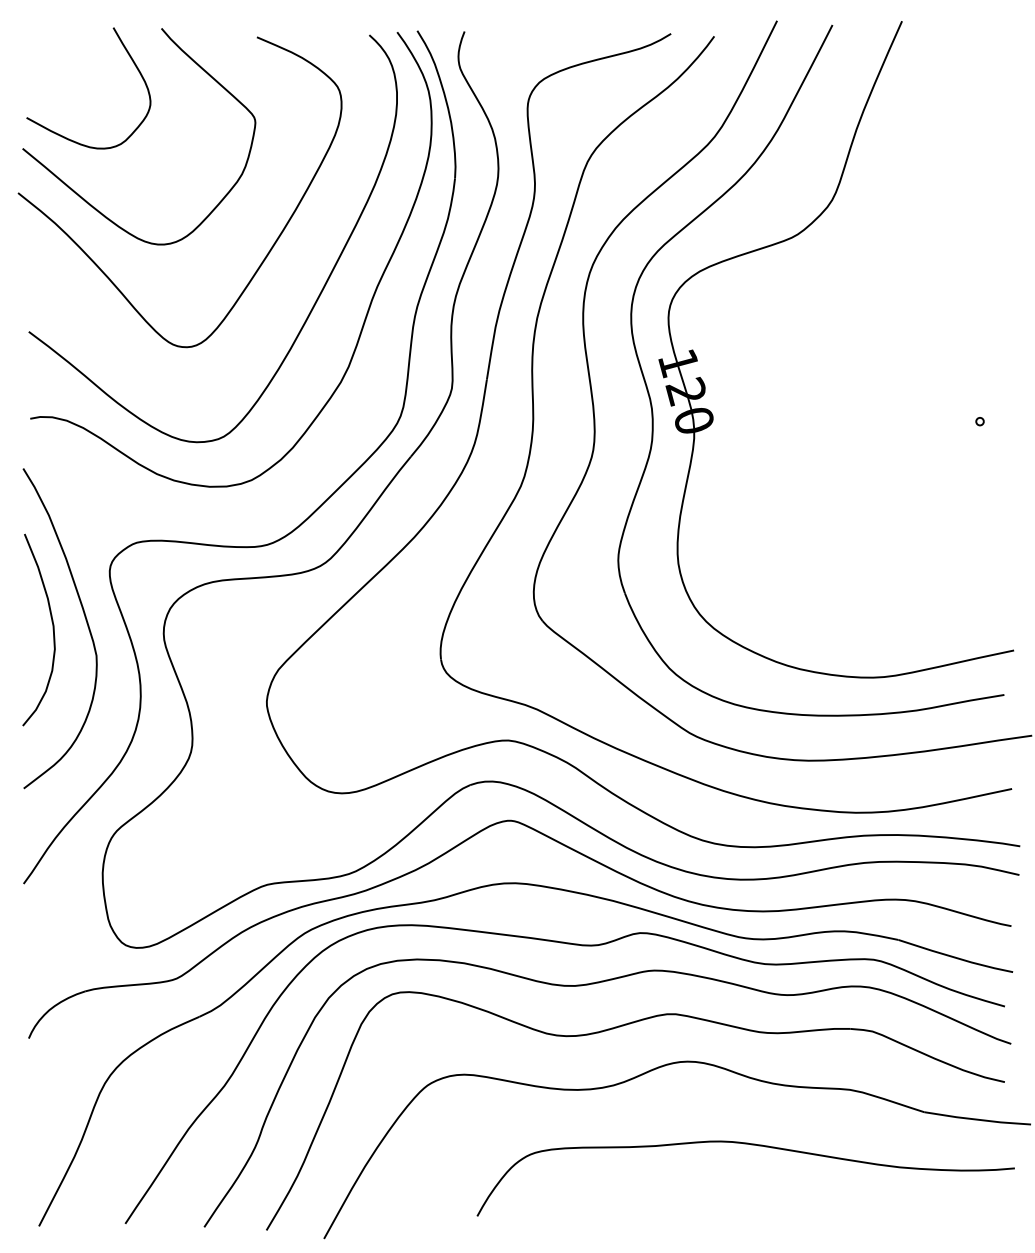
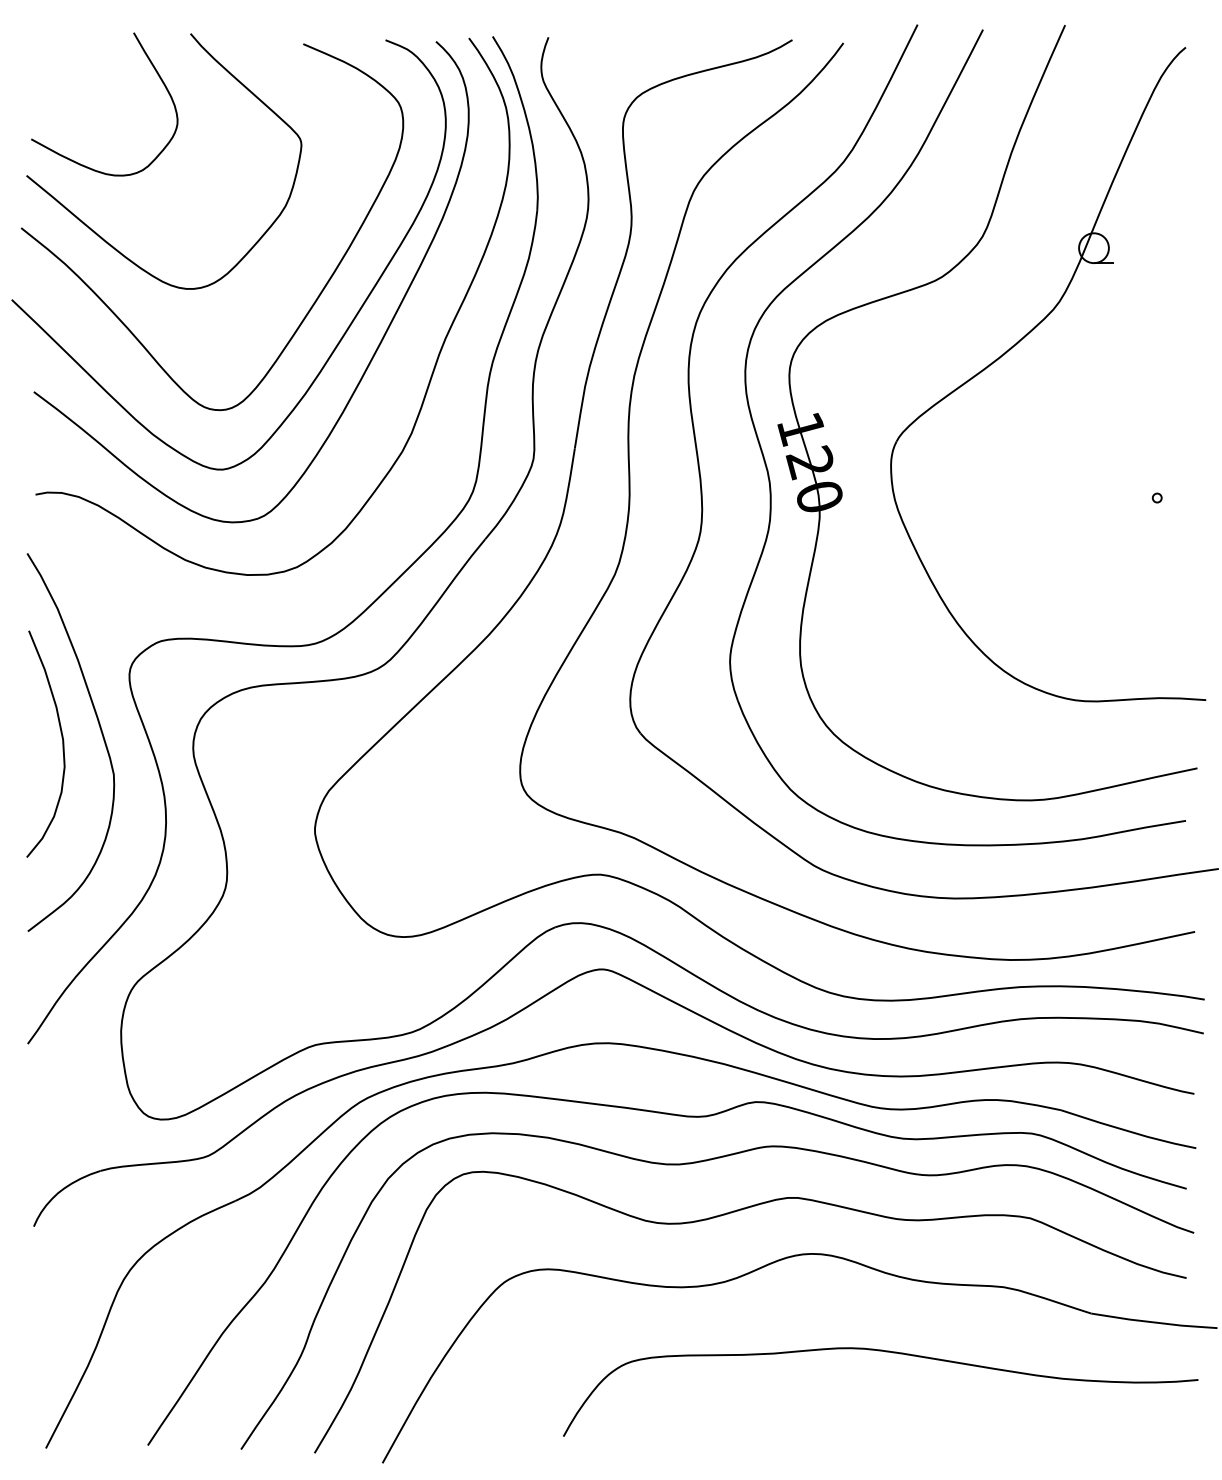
curve: (294, 276) -> (347, 326), added
part: (864, 289) -> (1020, 342), added

